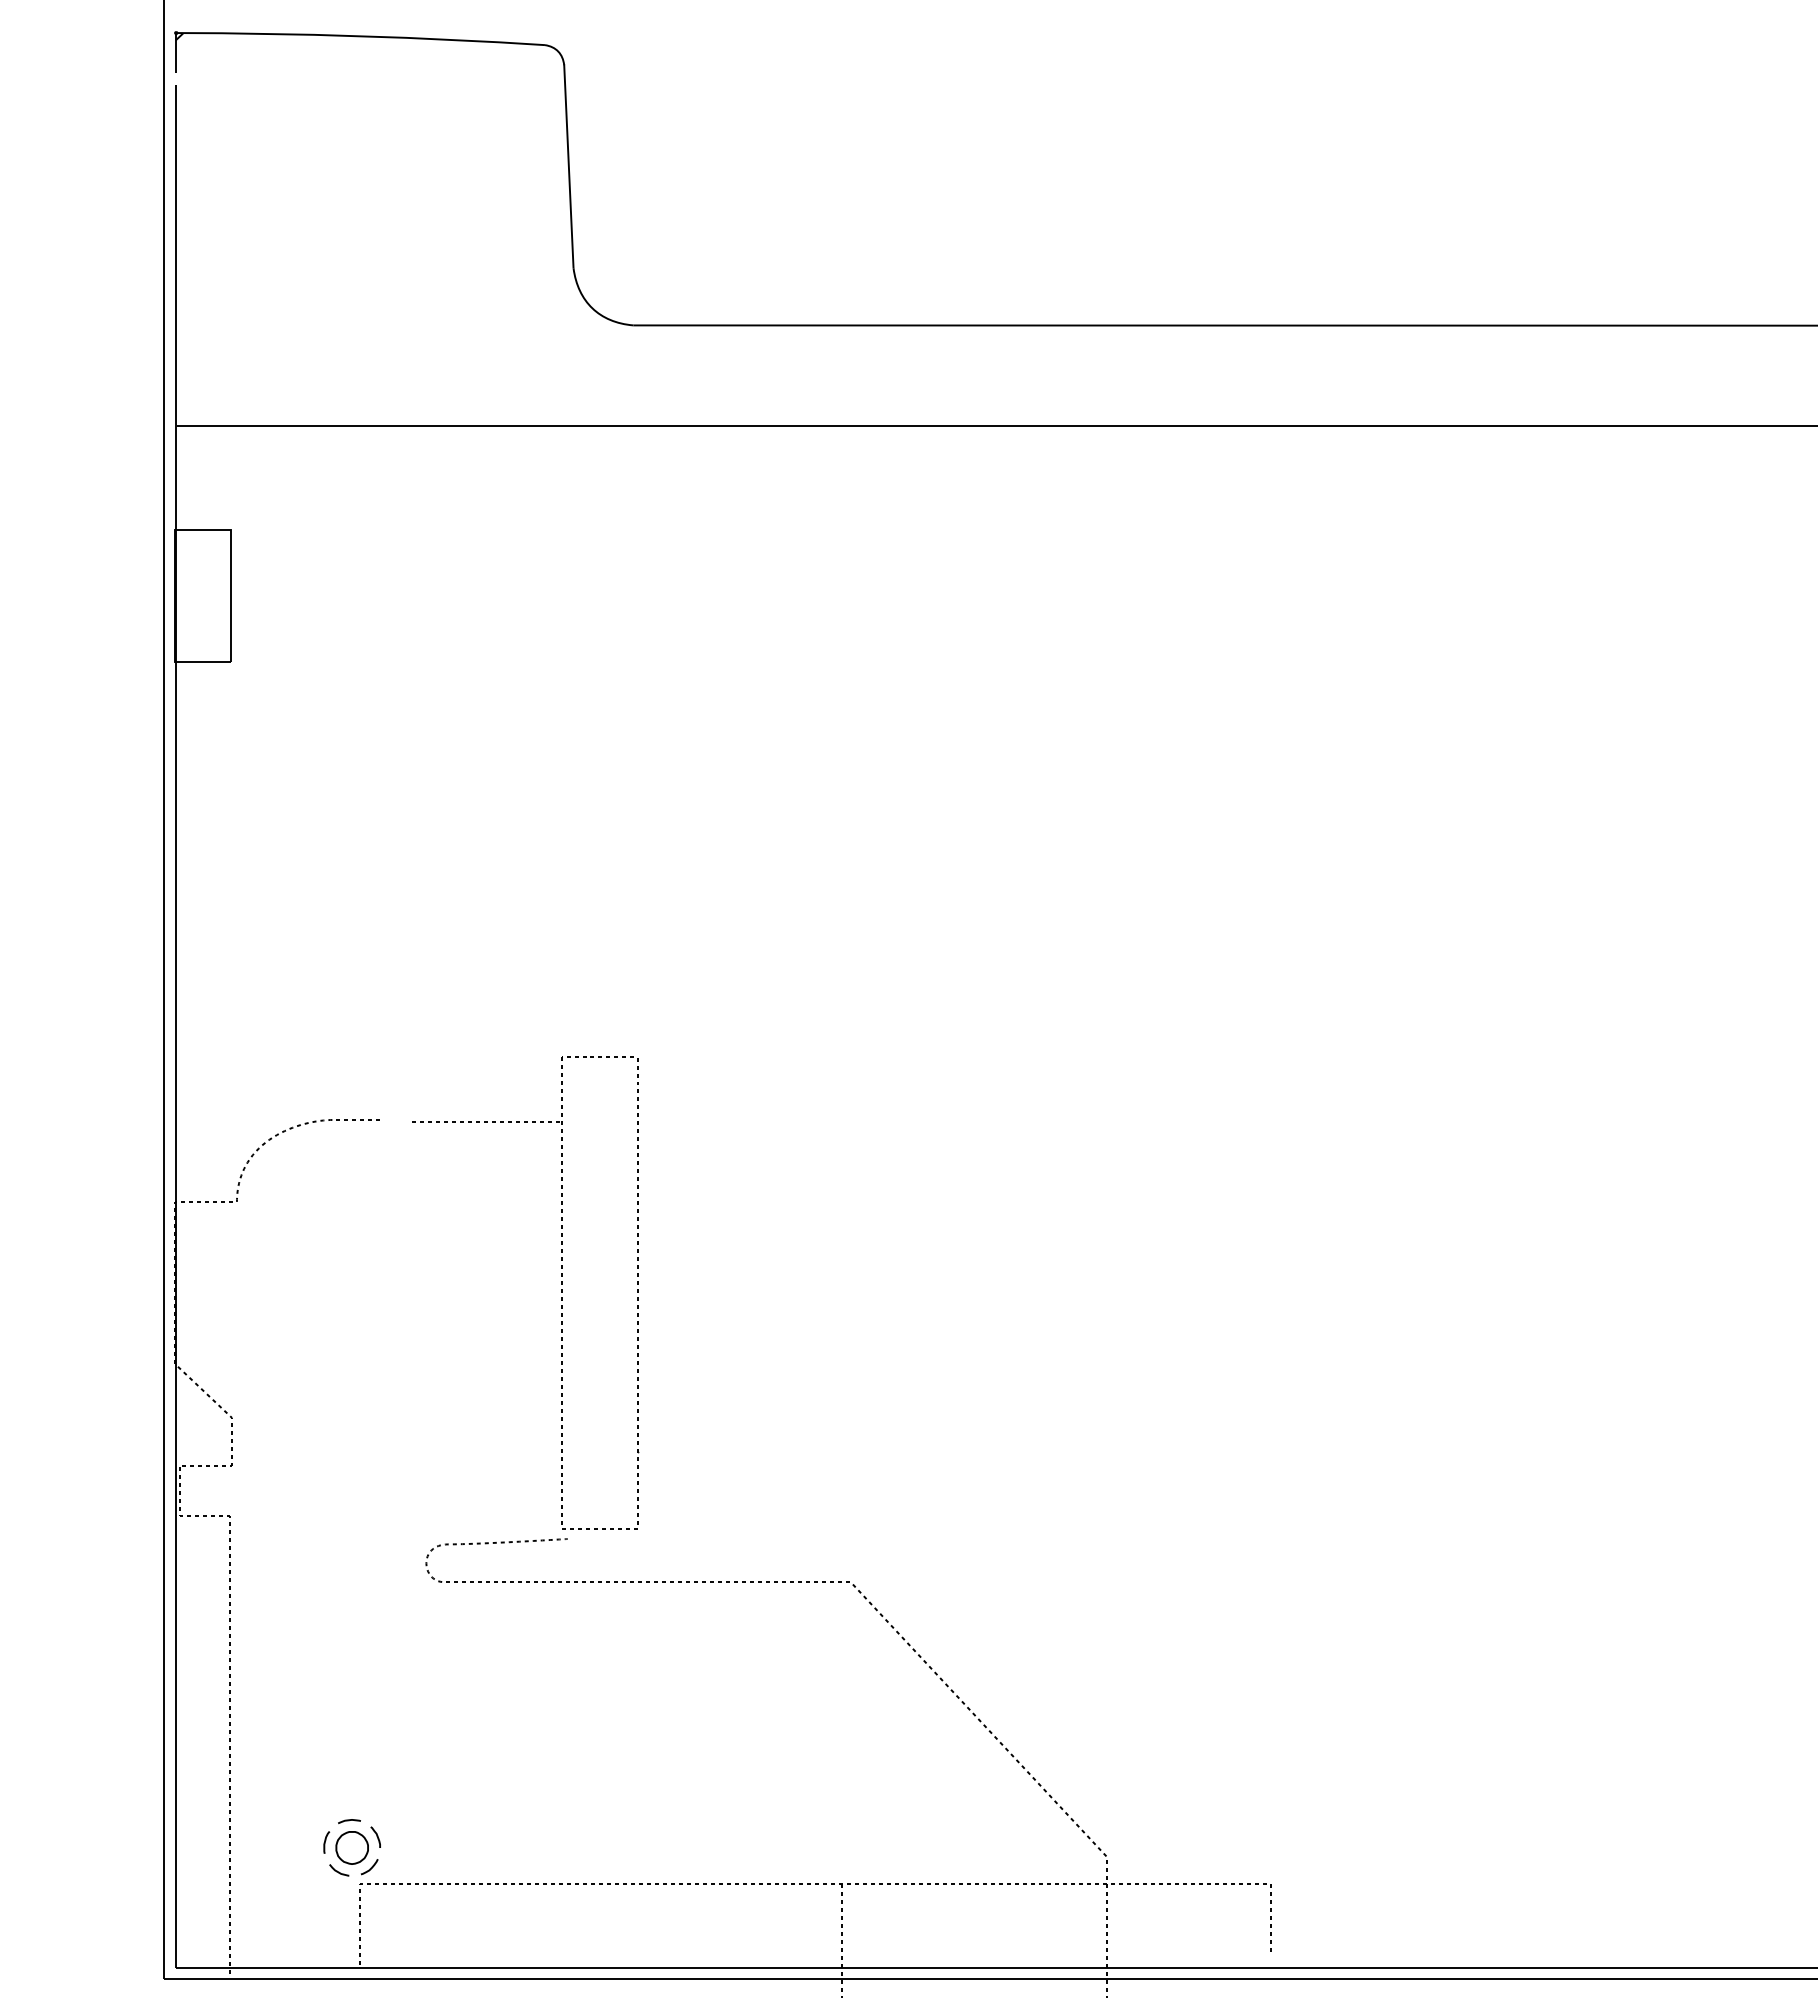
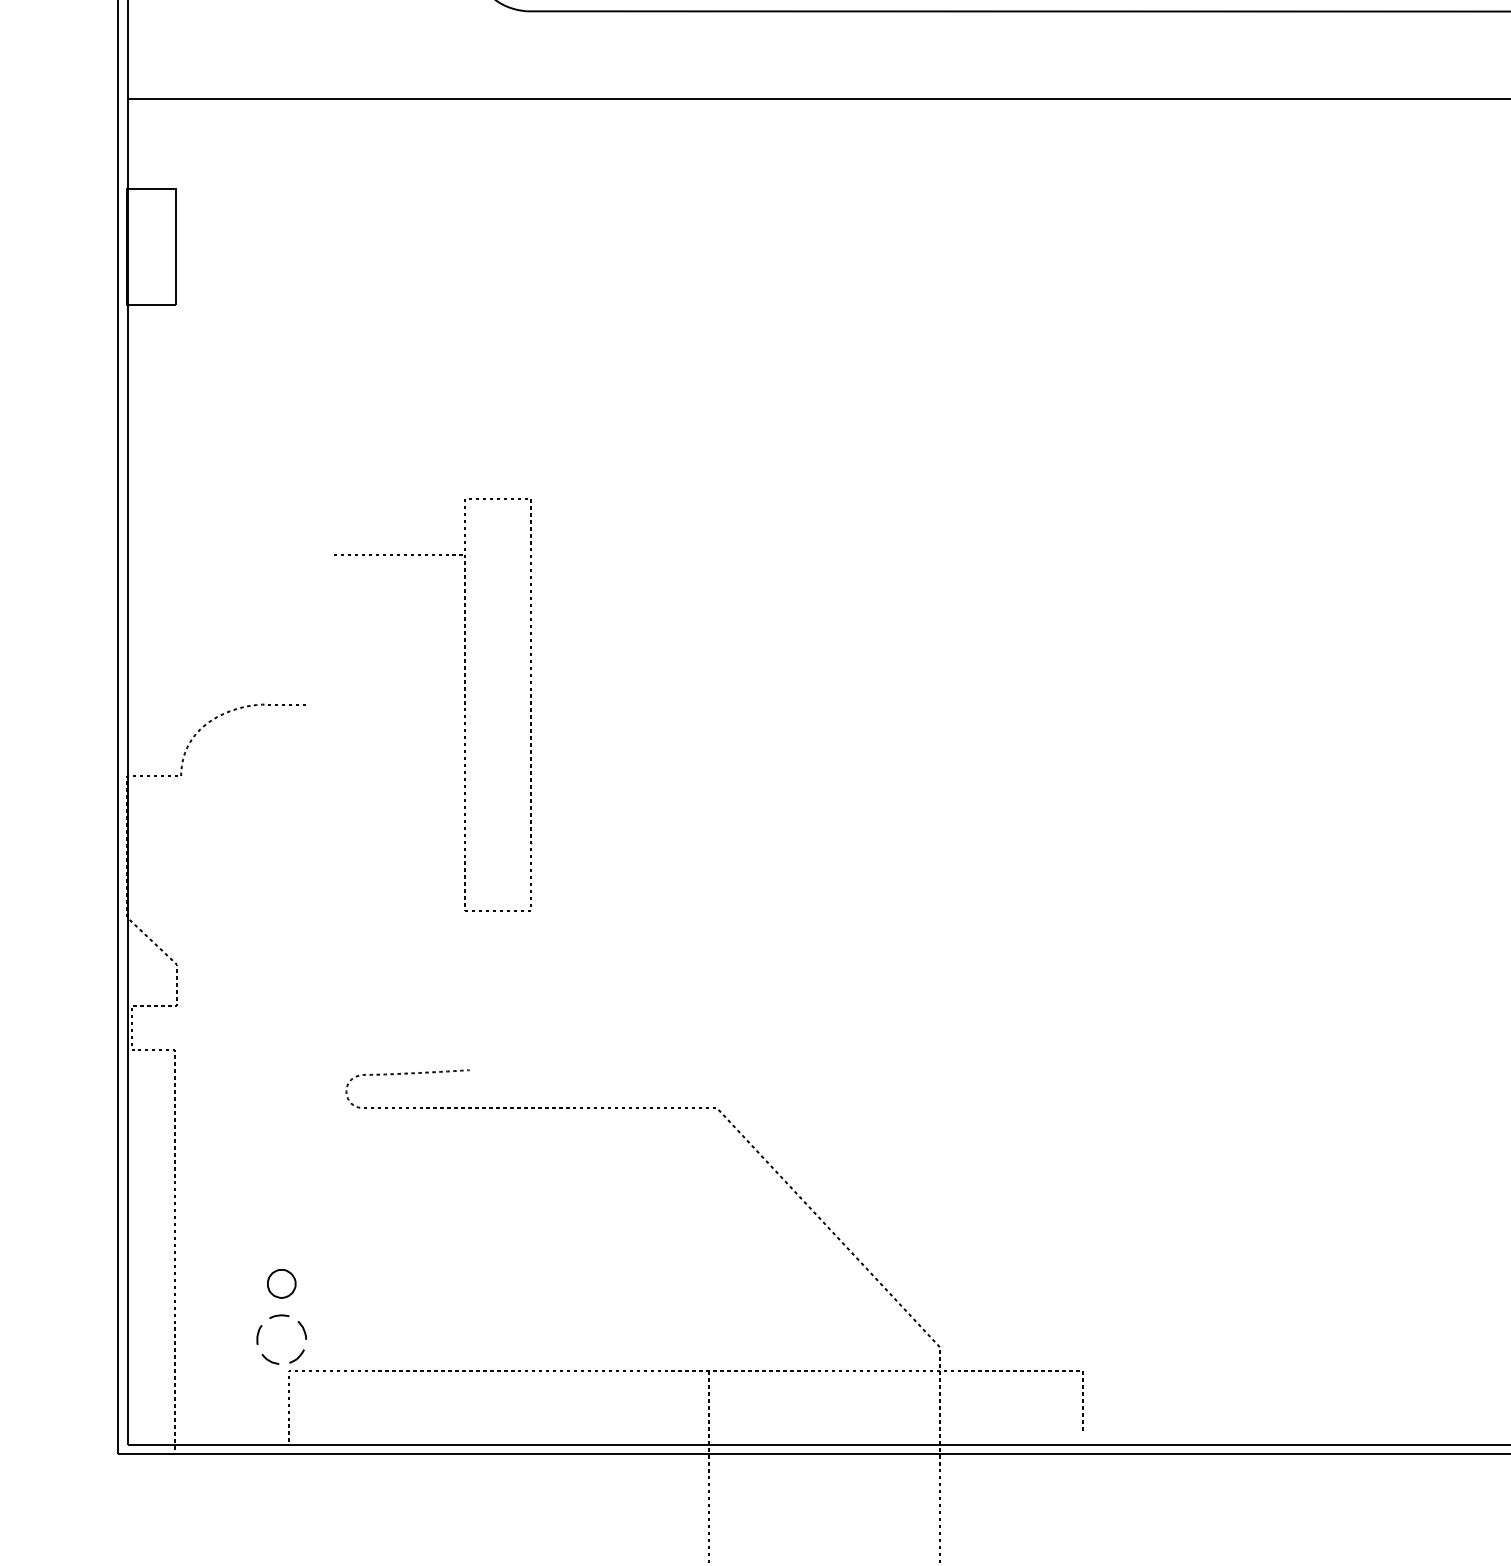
part: (561, 1292) -> (464, 704), moved
part: (351, 1847) -> (281, 1283), moved

